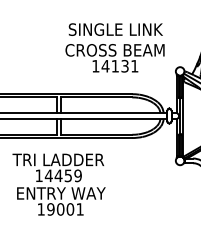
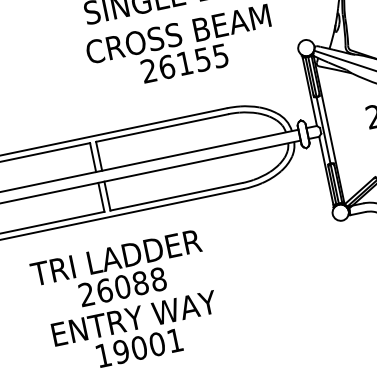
text: (115, 65) -> (184, 61), 14131 -> 26155
text: (58, 175) -> (122, 286), 14459 -> 26088

